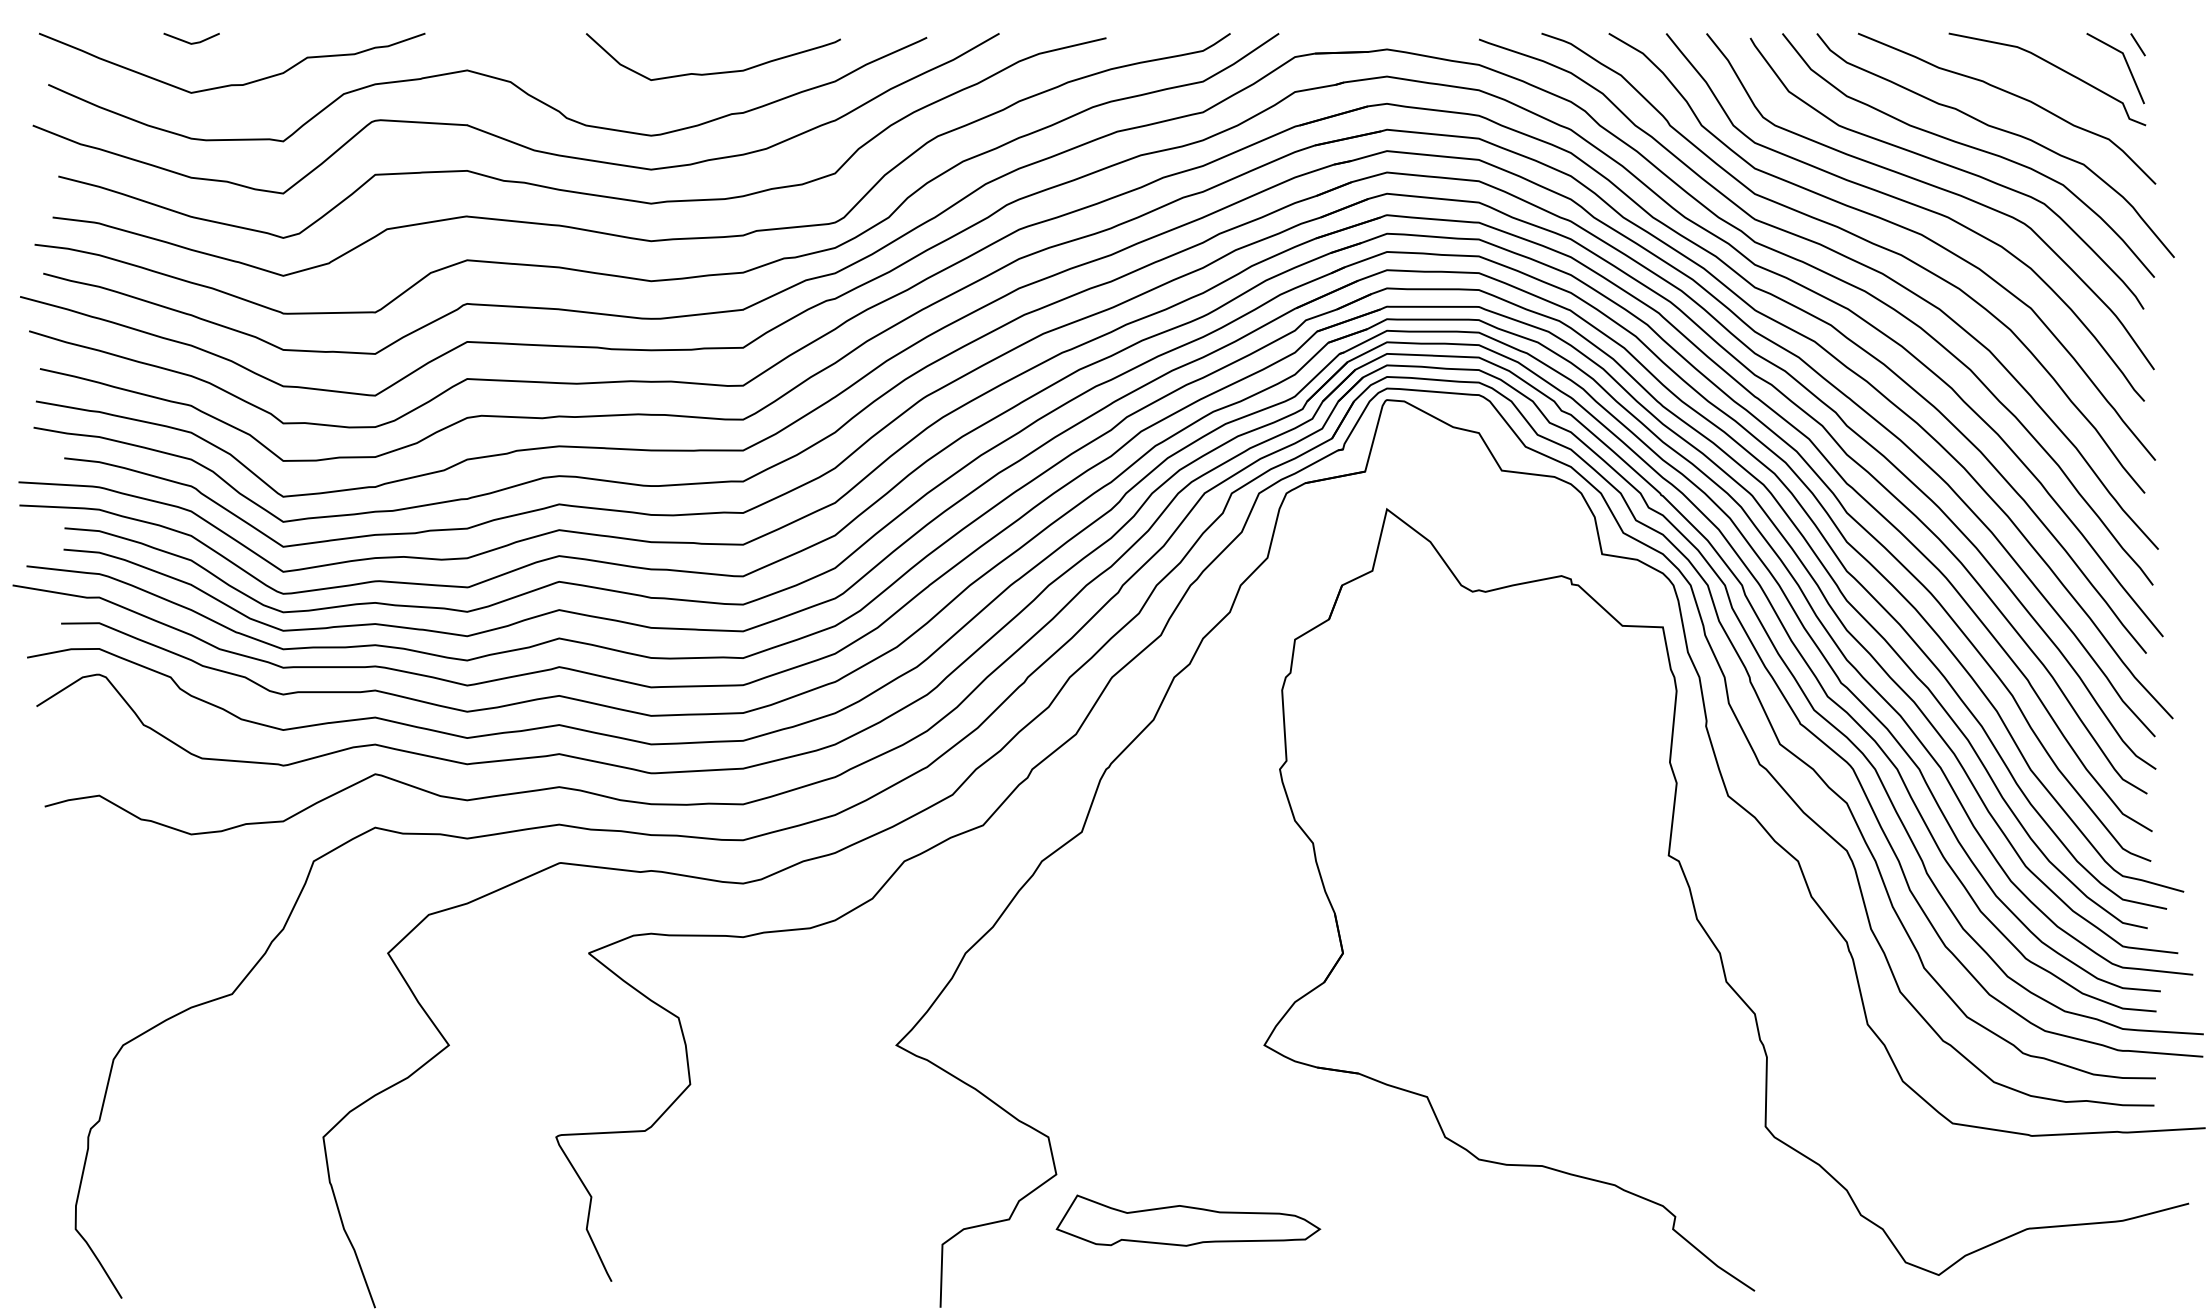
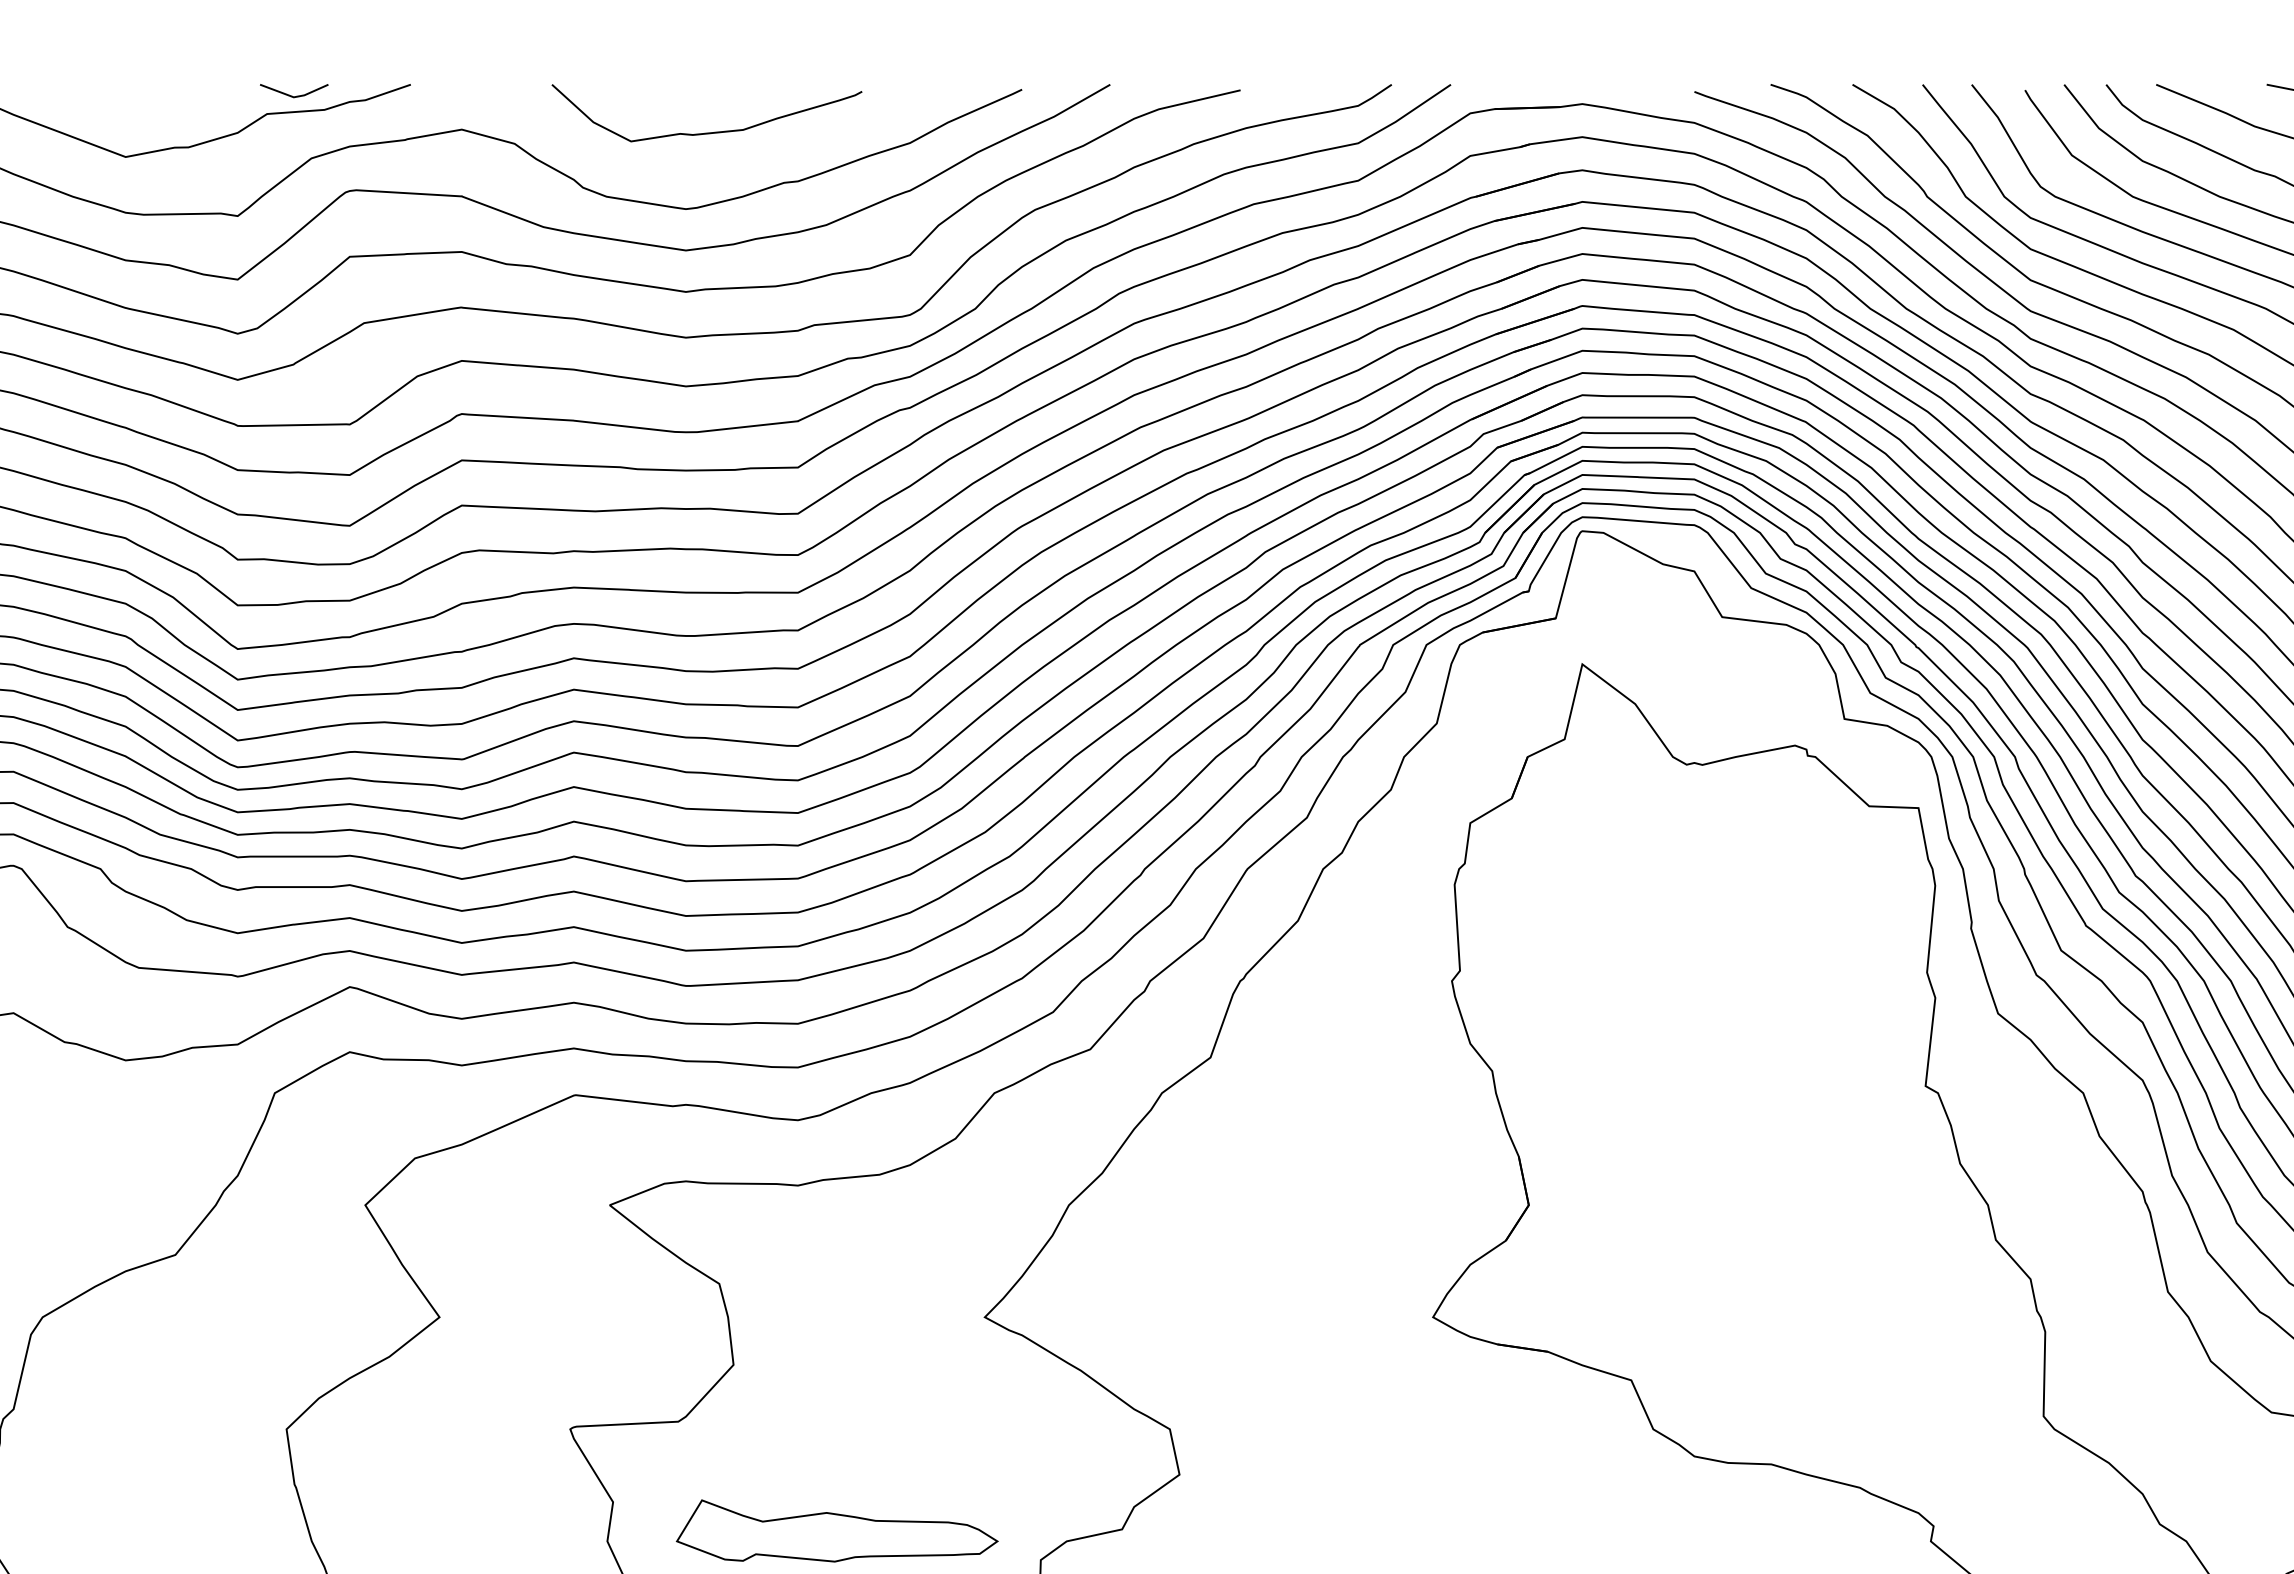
line: (191, 42) -> (294, 95), moved
curve: (712, 72) -> (705, 132), moved
part: (1188, 1220) -> (837, 1530), moved

